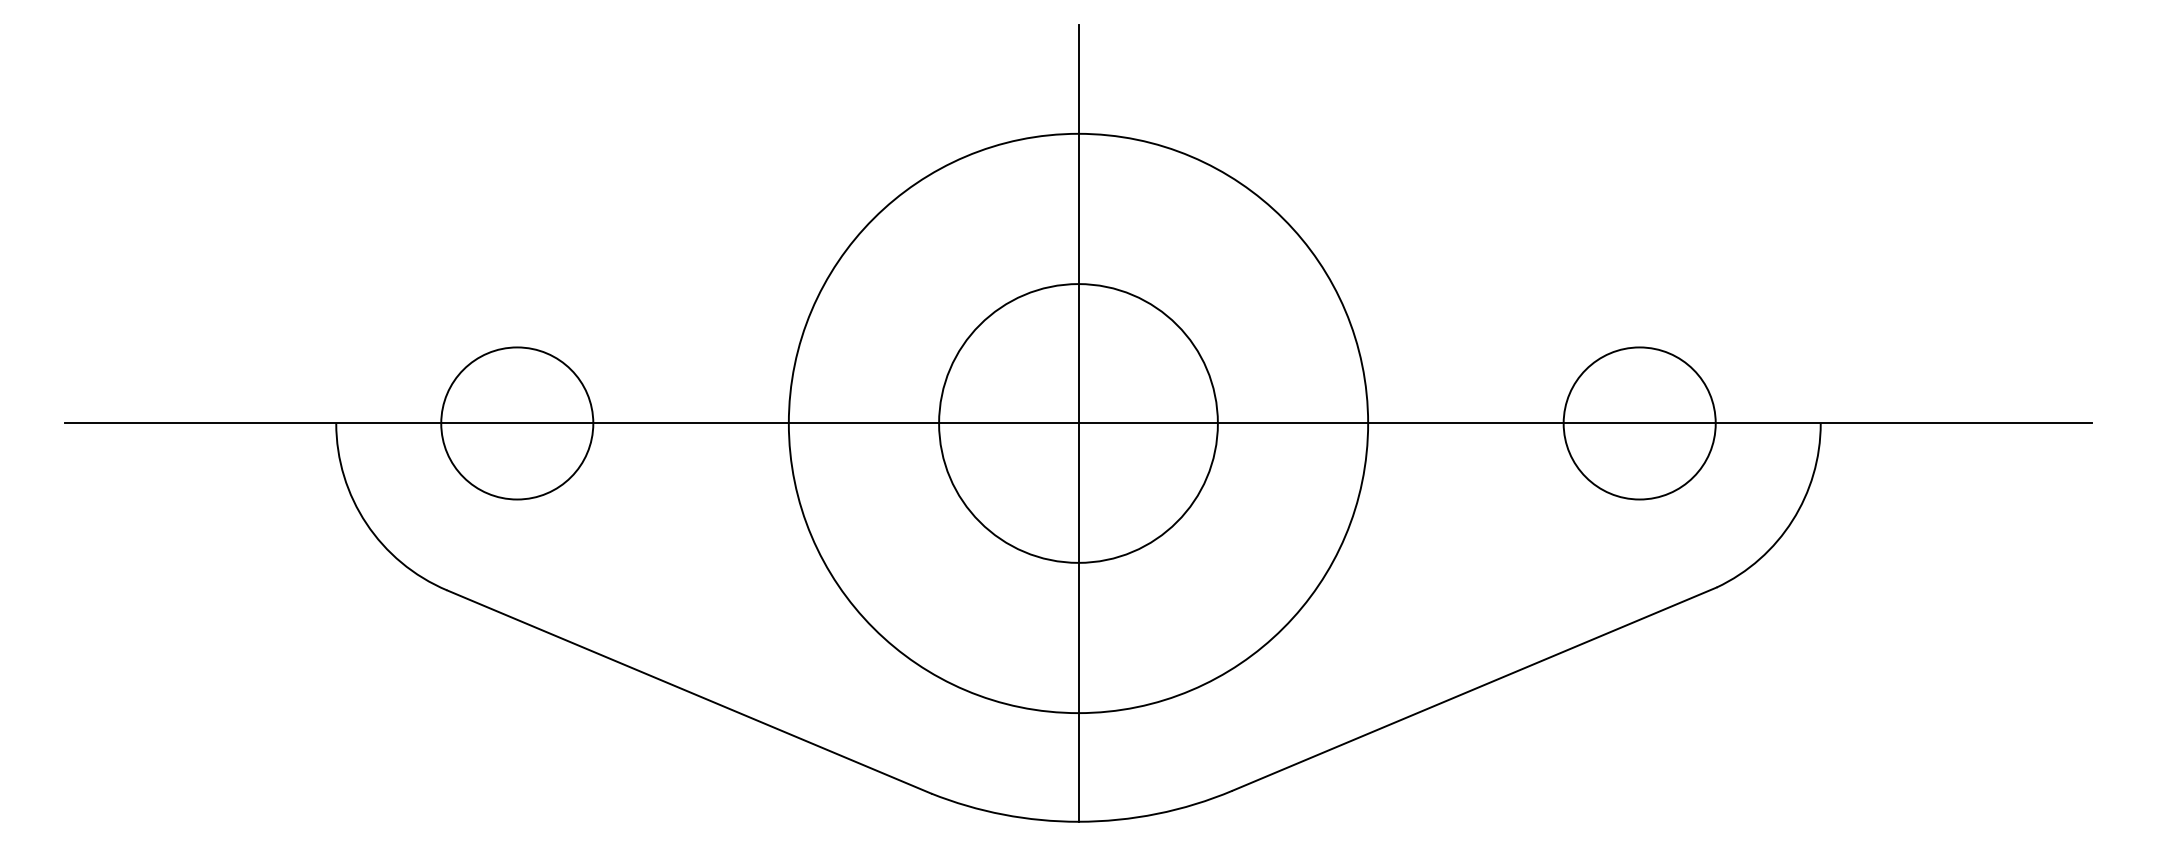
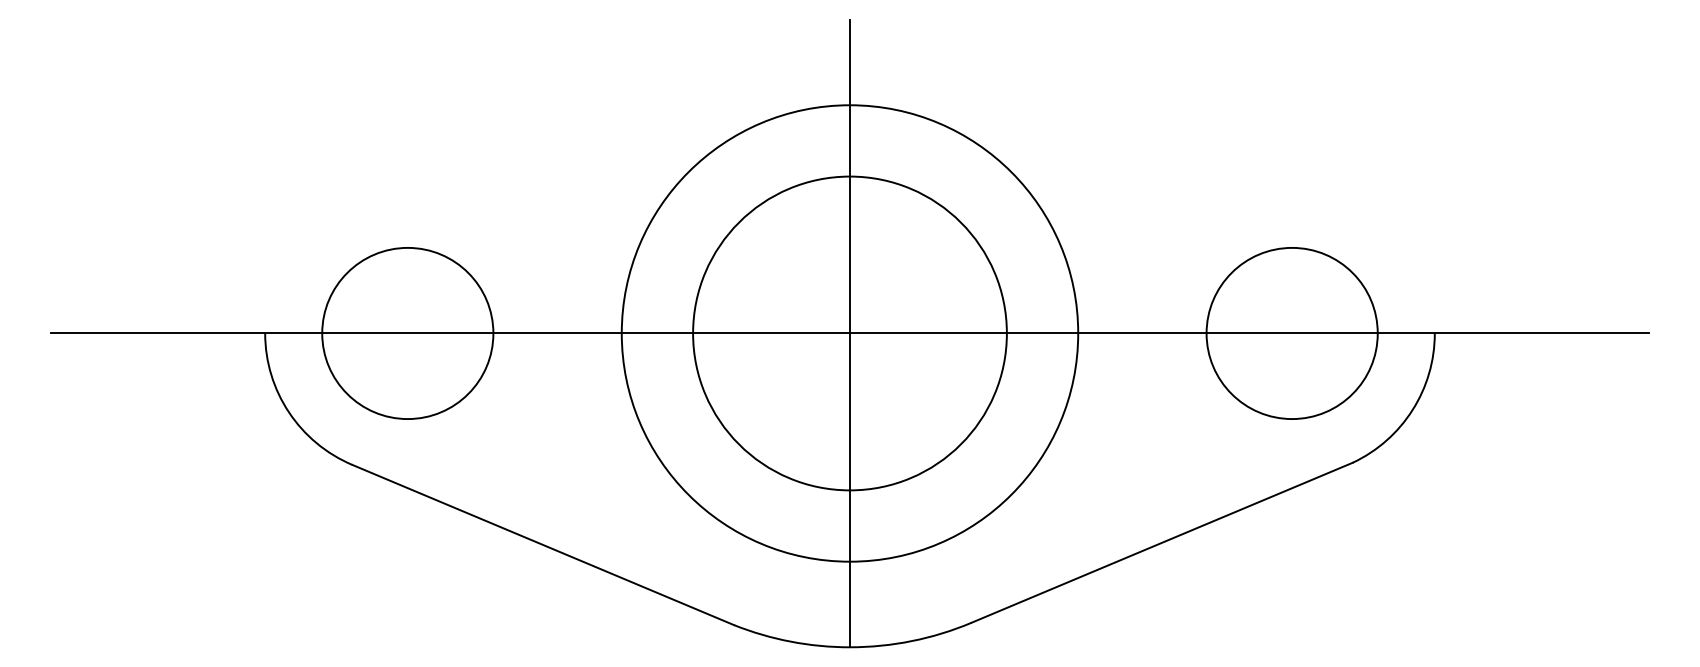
circle: (516, 423) -> (407, 333), size x1.43
circle: (1078, 423) -> (850, 333), size x1.43
circle: (1639, 423) -> (1292, 333), size x1.43

